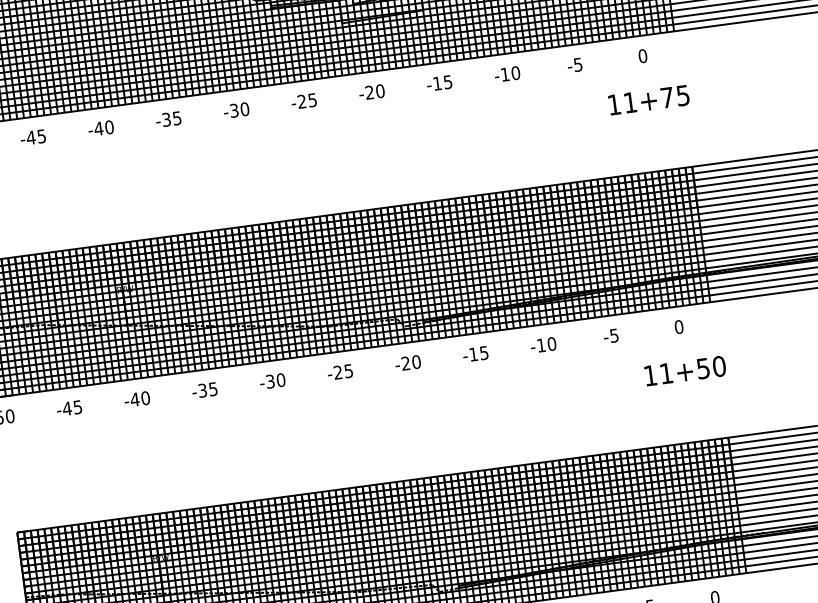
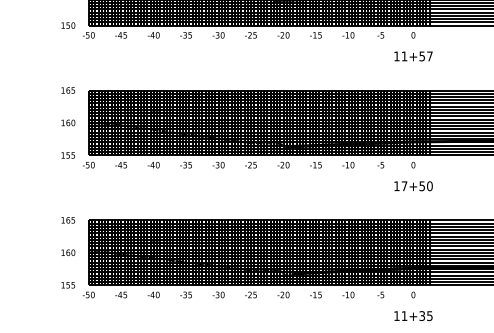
text: (674, 96) -> (425, 56), 11+75 -> 11+57
text: (666, 374) -> (404, 186), 11+50 -> 17+50

